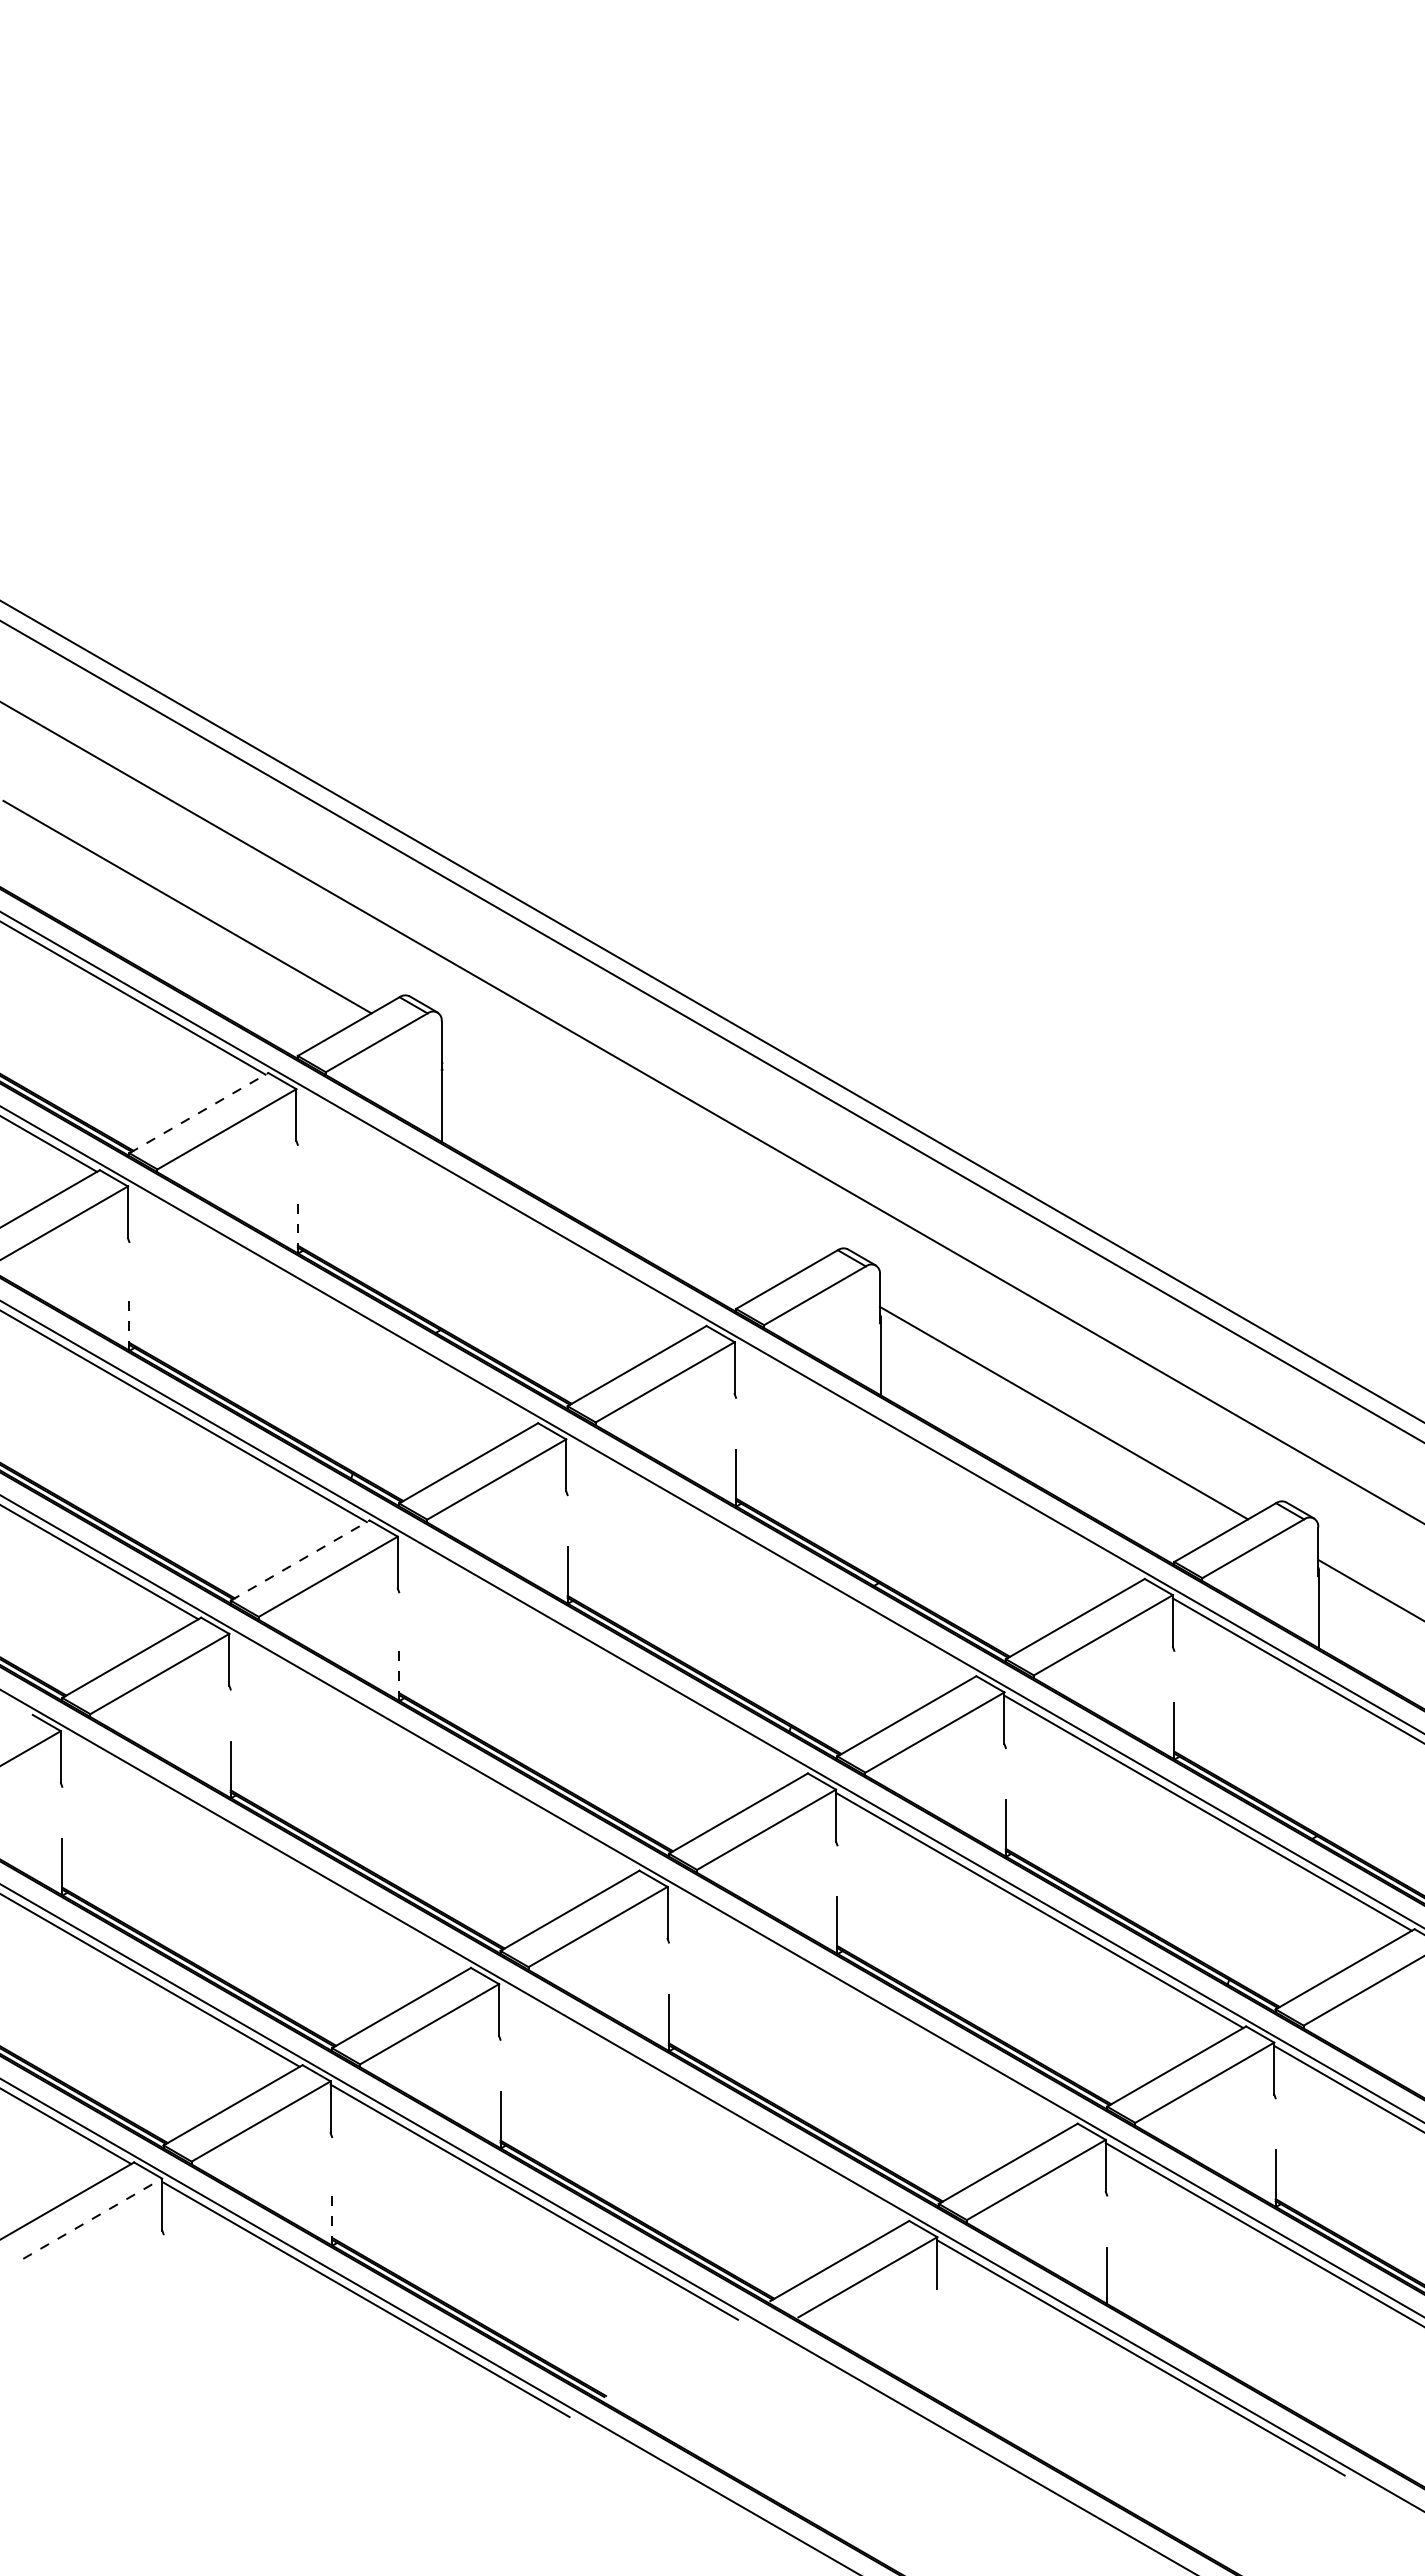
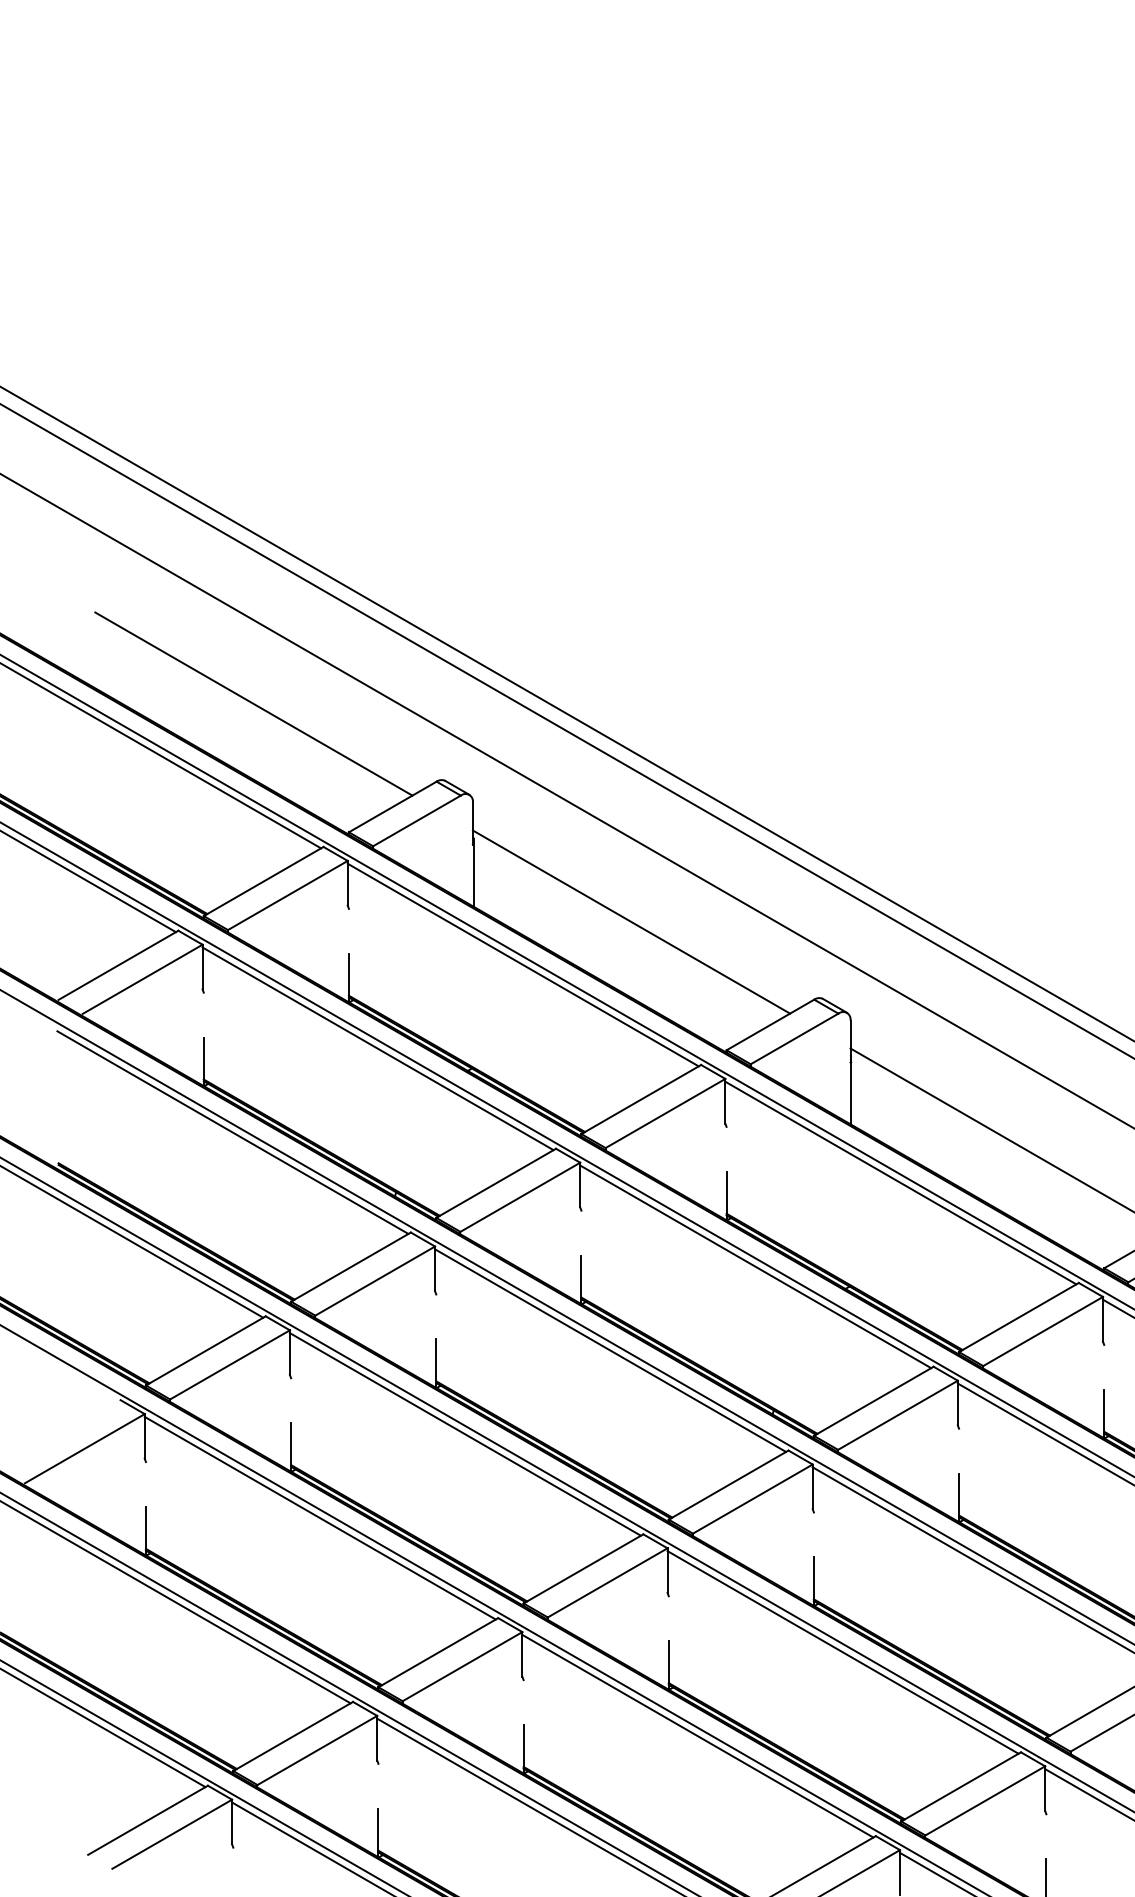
line: (199, 1112) -> (264, 881), dashed -> solid
line: (625, 1159) -> (631, 921), added
line: (499, 1209) -> (522, 964), added
line: (297, 1224) -> (348, 977), dashed -> solid
line: (331, 1306) -> (377, 1048), added
line: (129, 1321) -> (203, 1061), dashed -> solid
line: (938, 1462) -> (901, 1182), added
line: (769, 1559) -> (755, 1266), added
line: (300, 1560) -> (351, 1267), dashed -> solid
line: (601, 1657) -> (610, 1350), added
line: (399, 1672) -> (436, 1363), dashed -> solid
line: (432, 1754) -> (464, 1434), added
line: (264, 1851) -> (320, 1517), added
line: (870, 2007) -> (842, 1652), added
line: (702, 2104) -> (697, 1735), added
line: (332, 2216) -> (378, 1832), dashed -> solid
line: (93, 2218) -> (172, 1834), dashed -> solid

